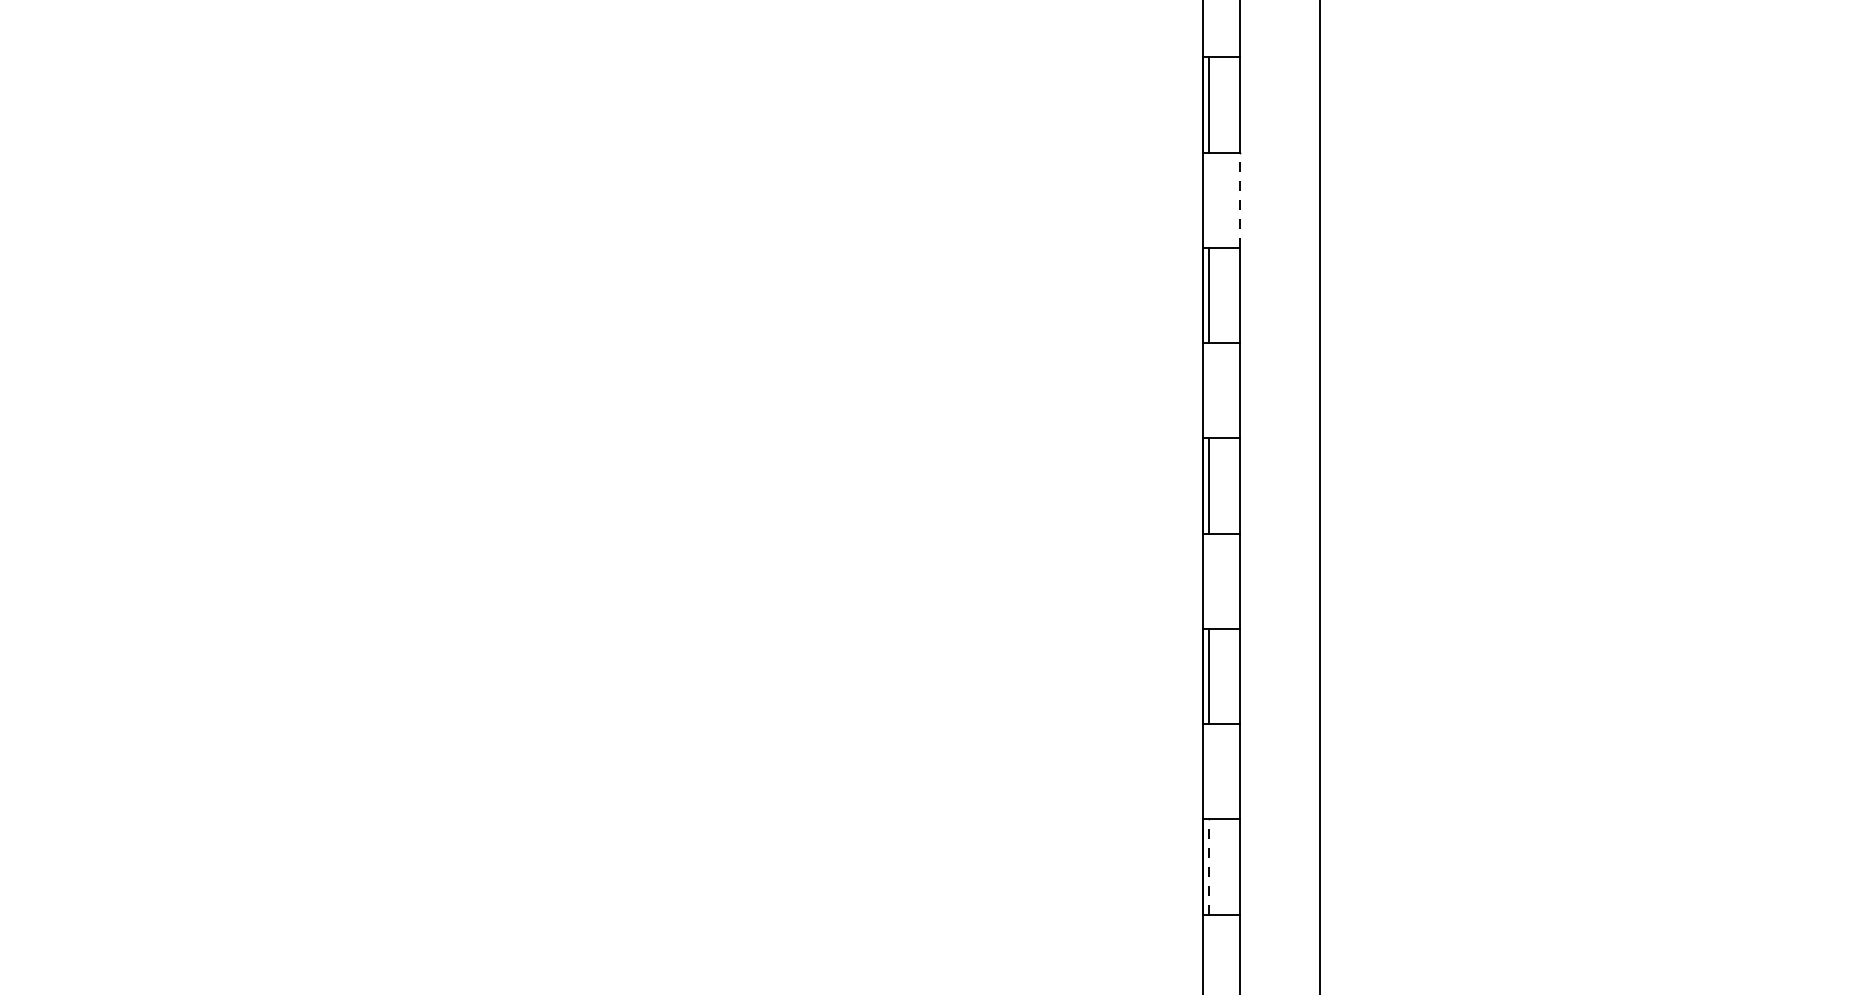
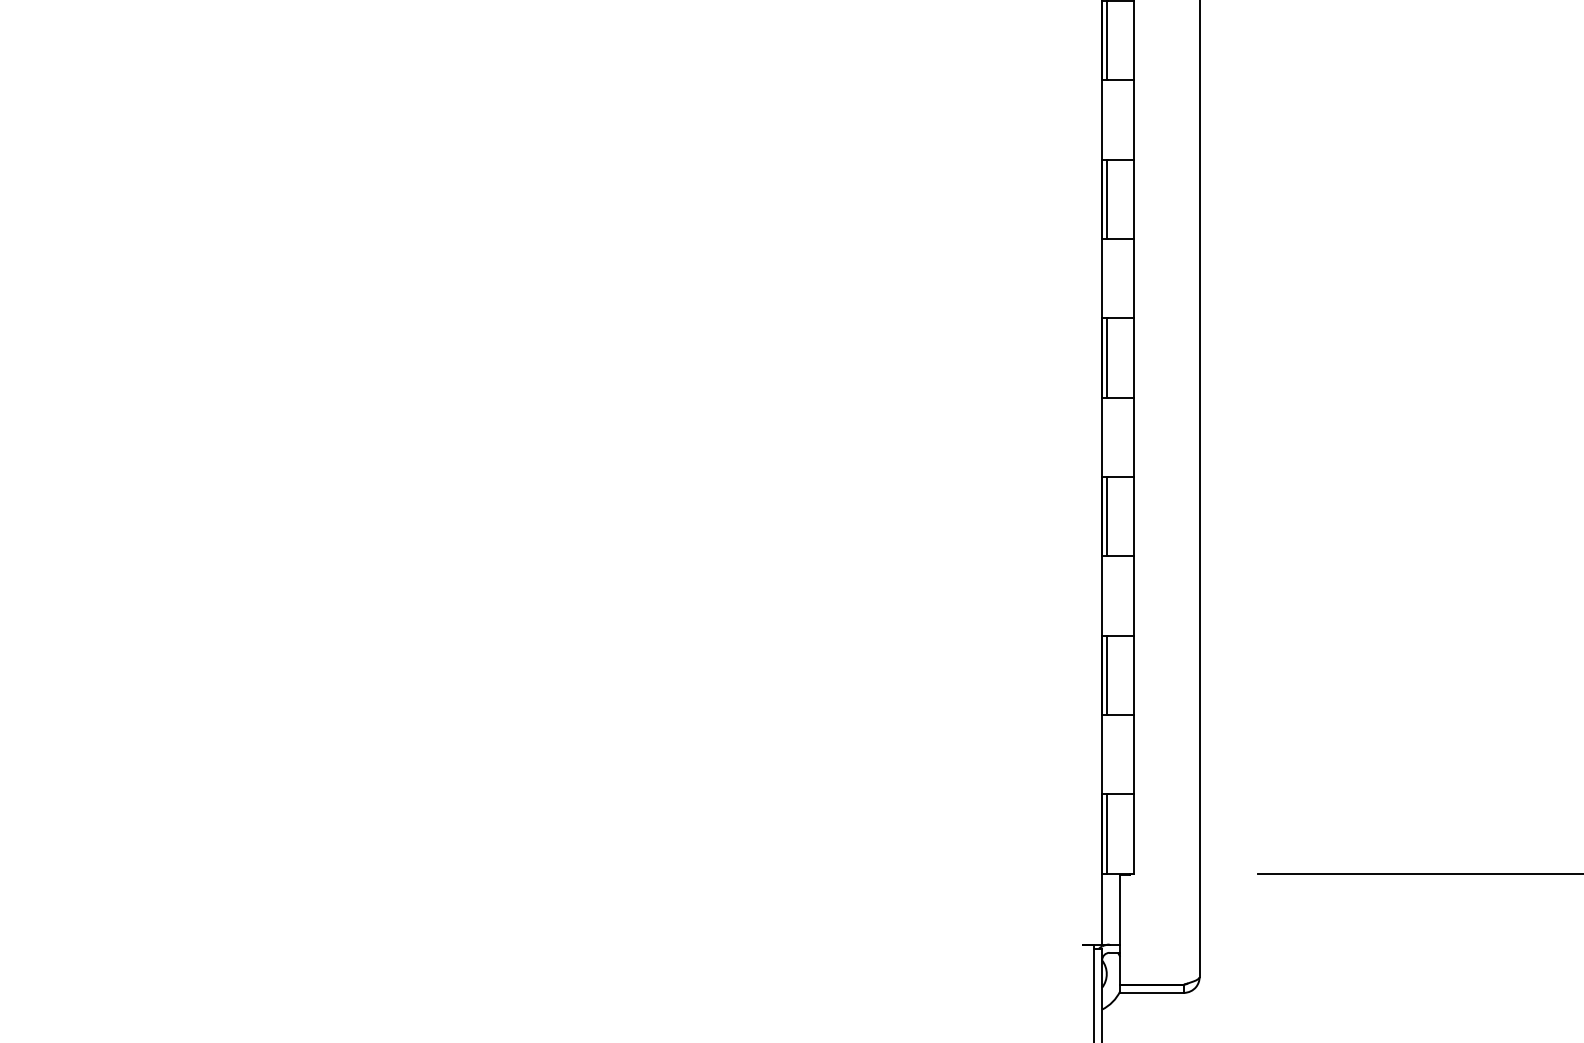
line: (1240, 199) -> (1133, 119), dashed -> solid
line: (1208, 867) -> (1107, 675), dashed -> solid

